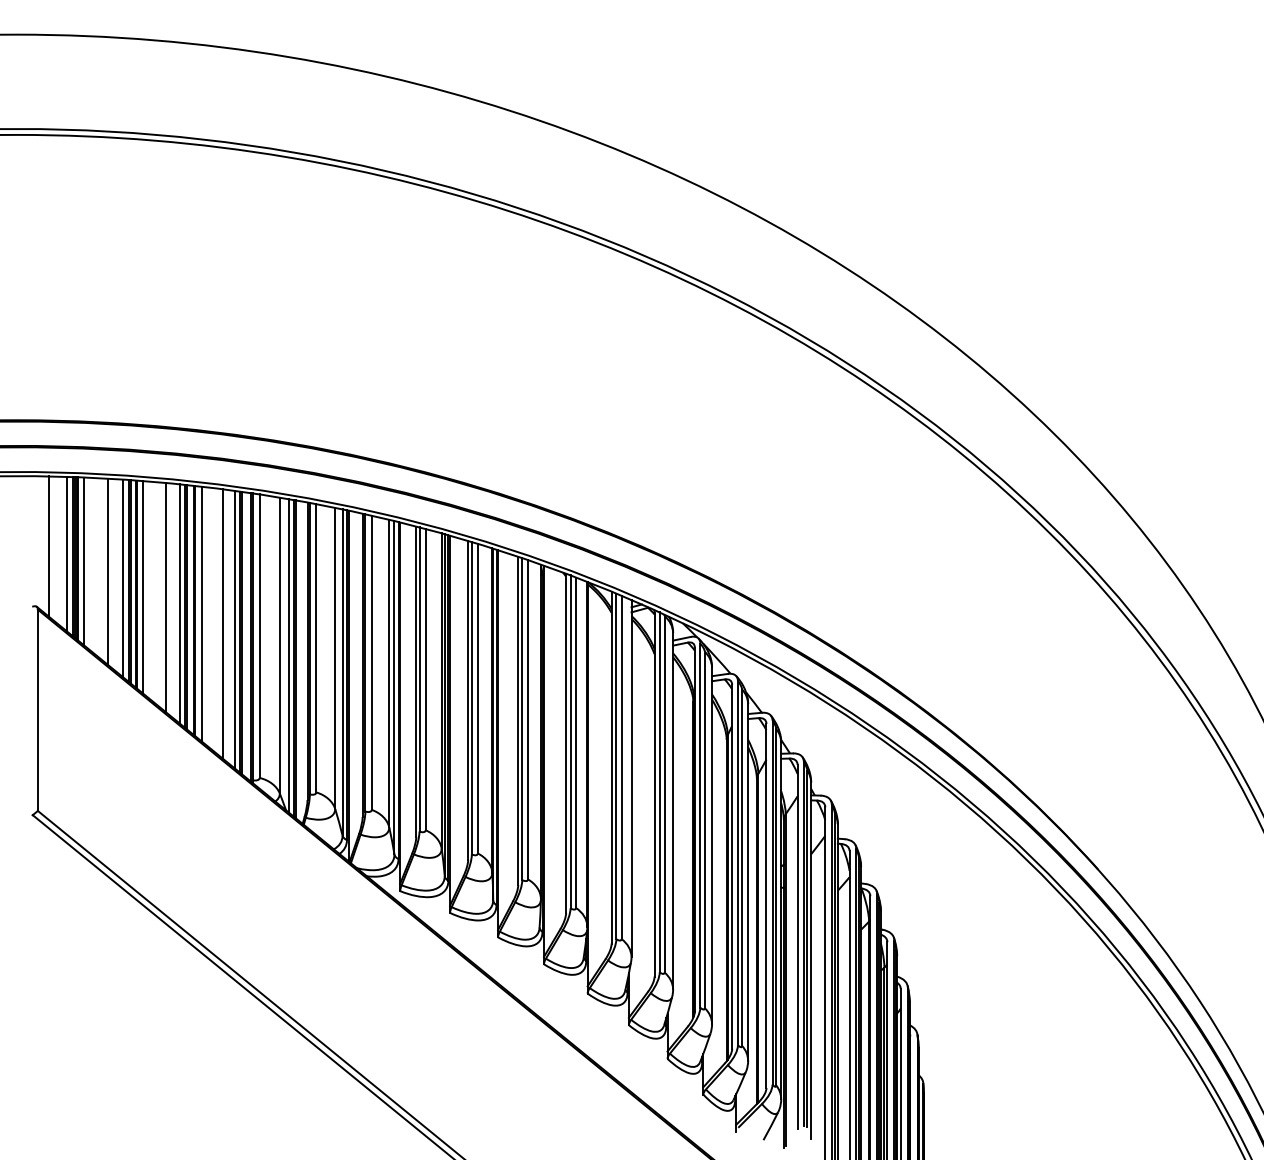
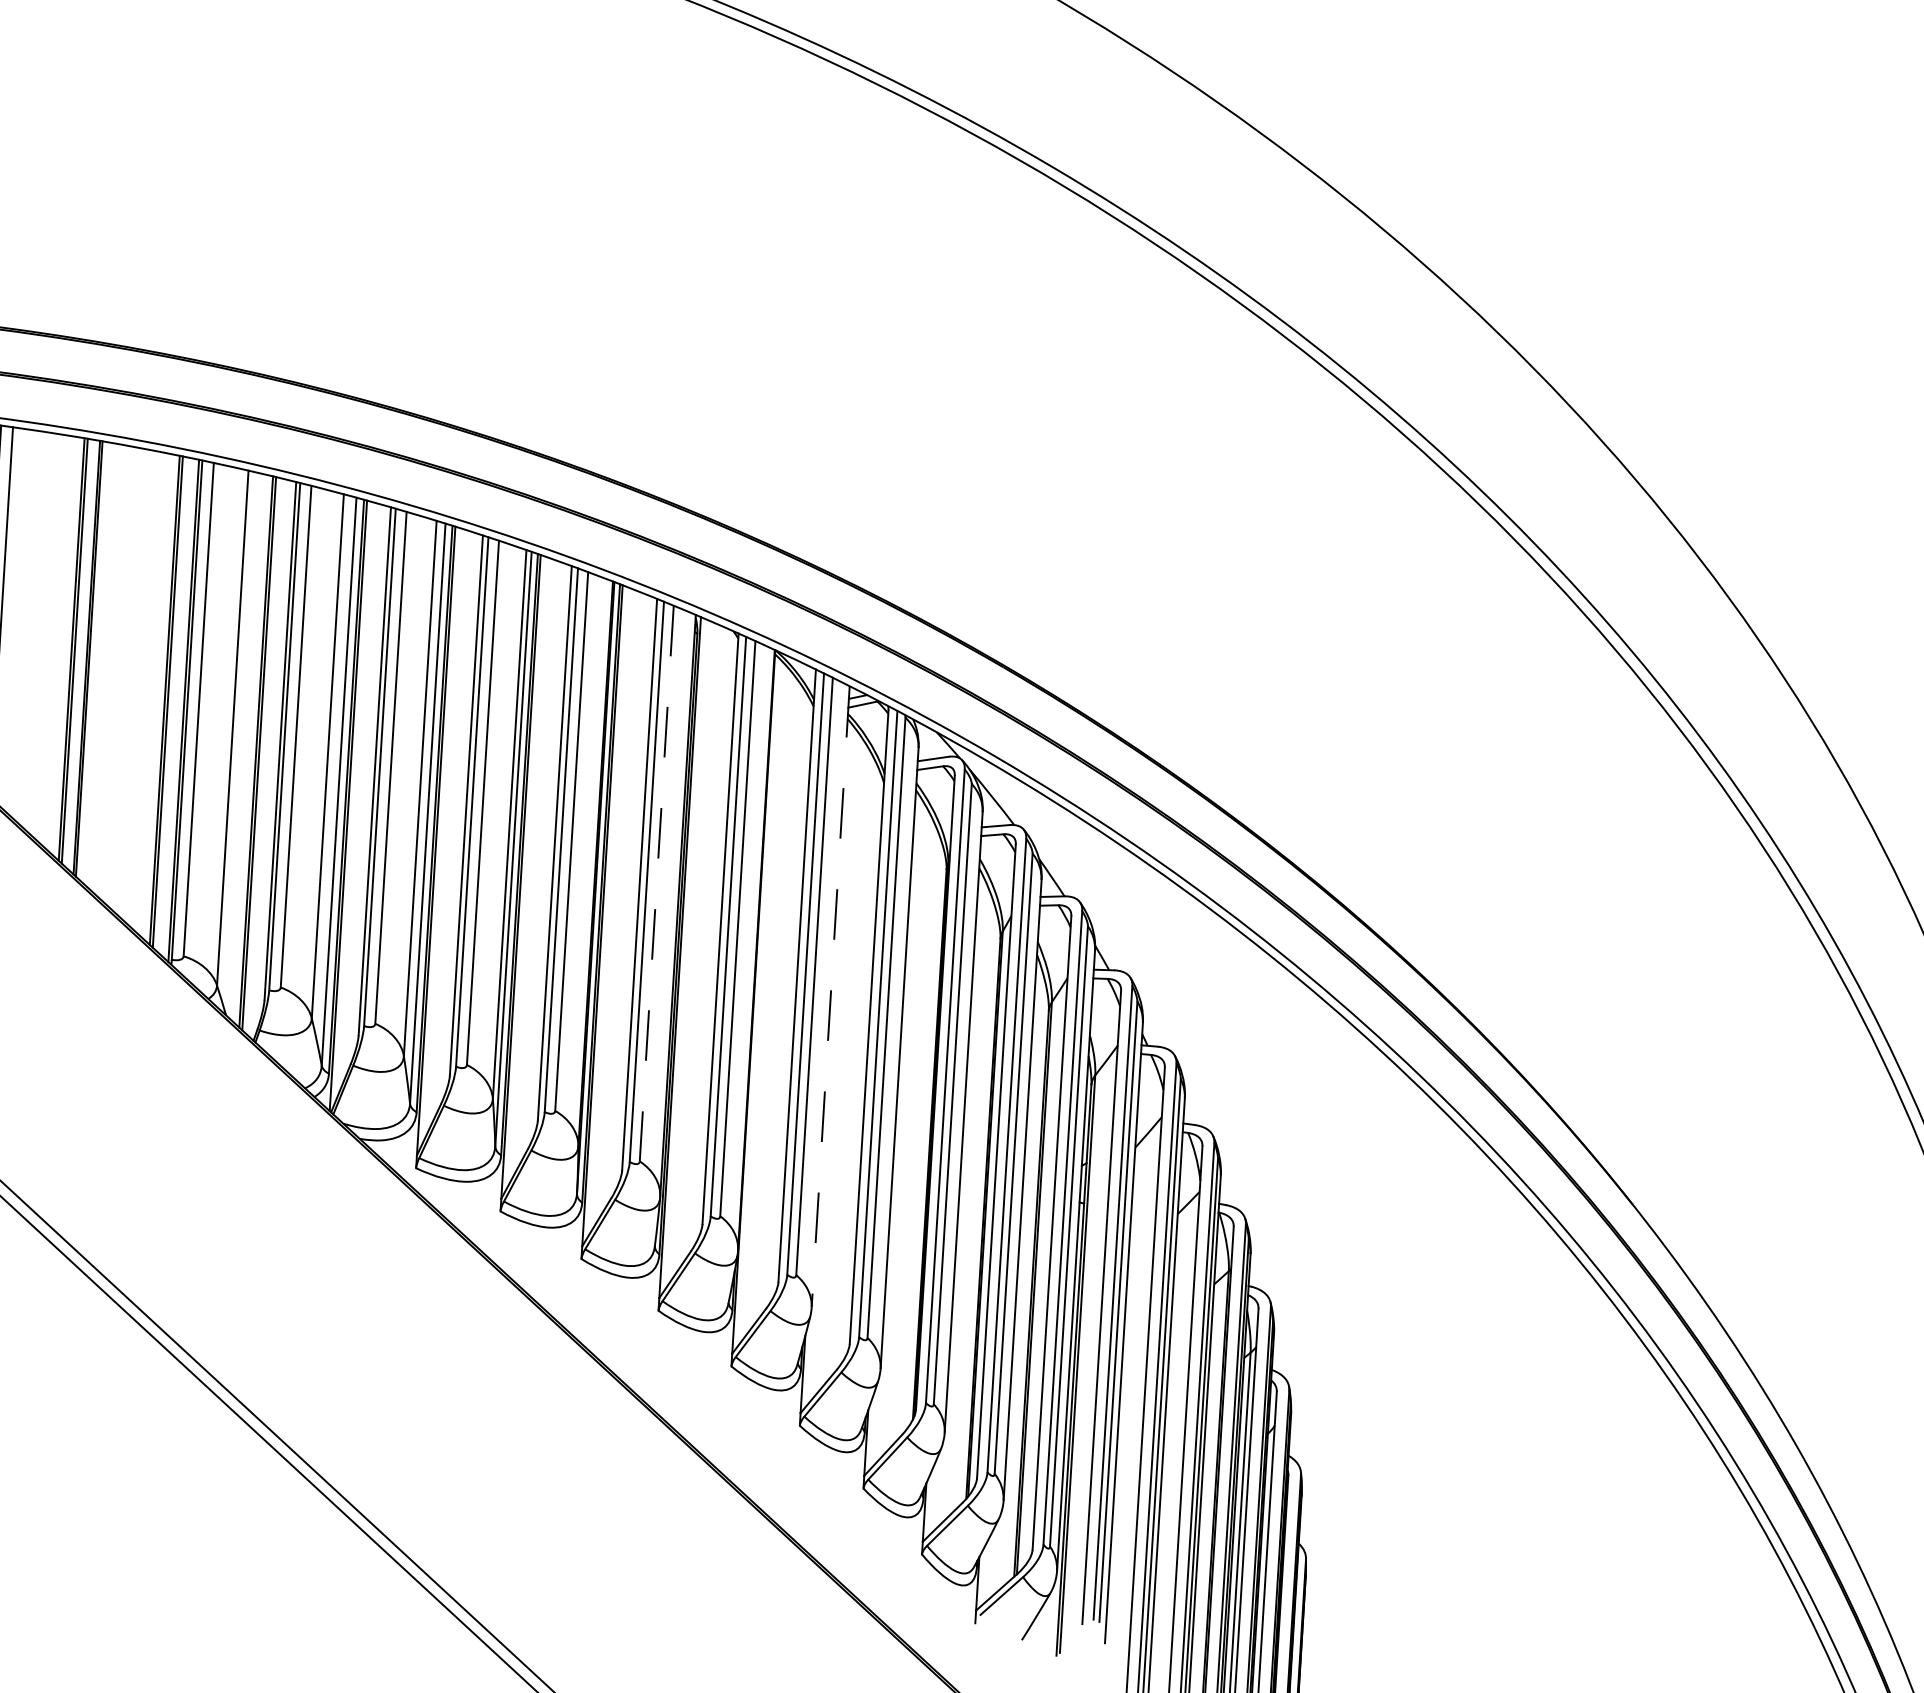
line: (165, 597) -> (38, 632), removed
line: (179, 603) -> (62, 644), removed
line: (201, 613) -> (99, 663), removed
line: (223, 624) -> (137, 685), removed
line: (234, 629) -> (155, 695), removed
line: (289, 655) -> (248, 746), removed
line: (528, 719) -> (657, 883), solid -> dashed
line: (631, 779) -> (830, 998), solid -> dashed

